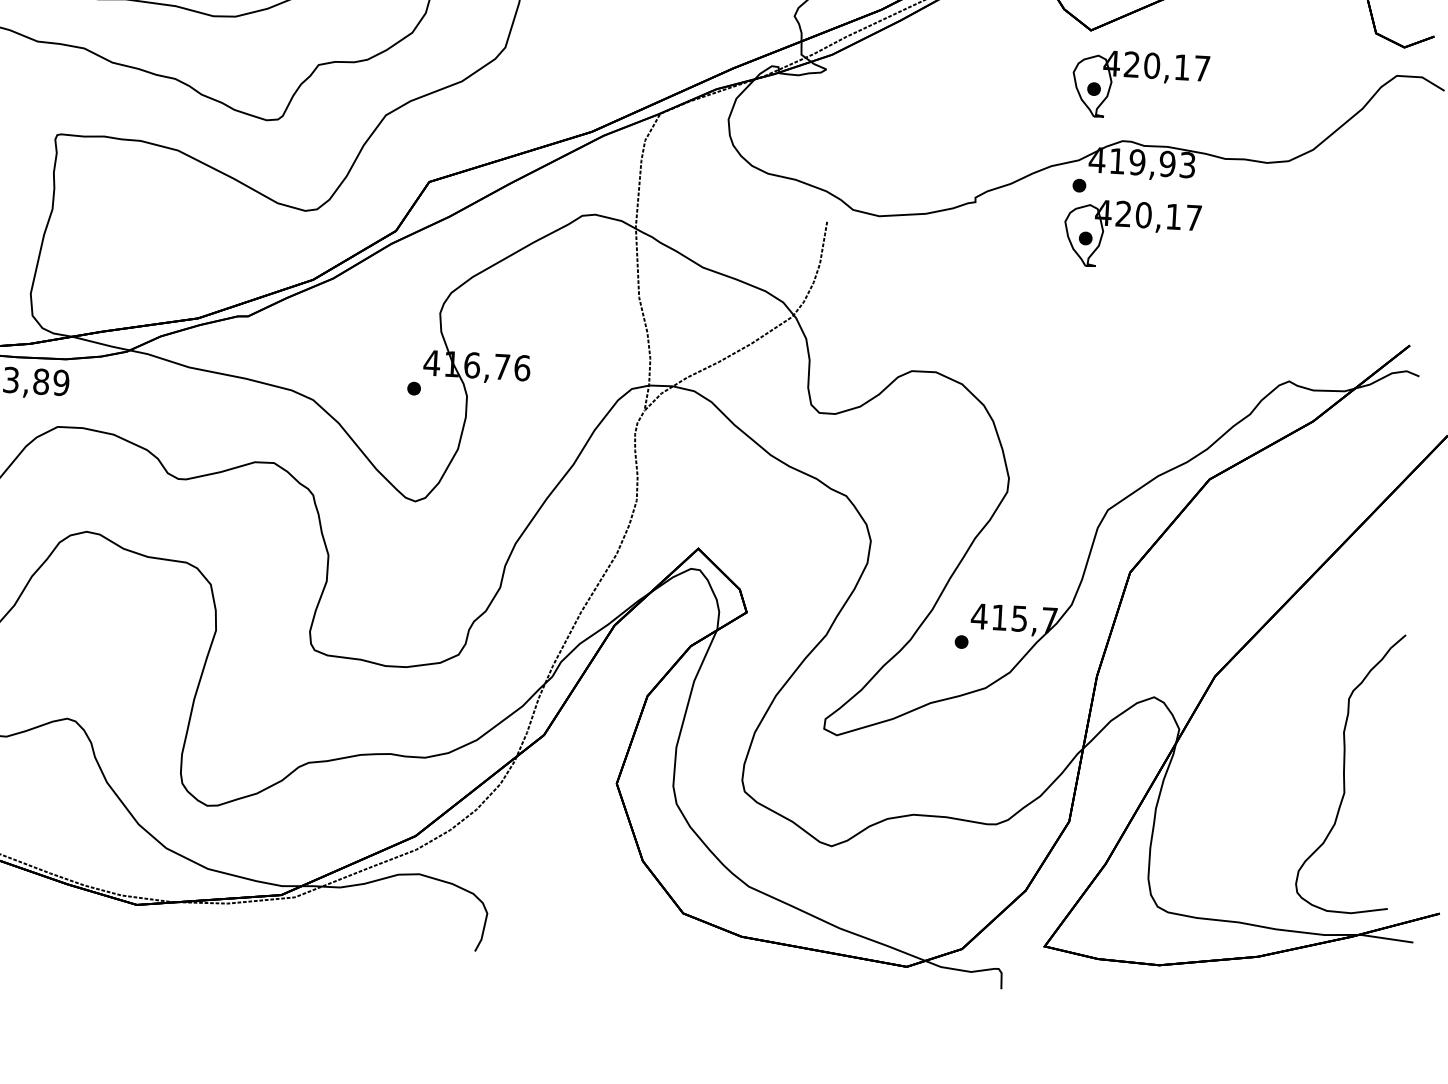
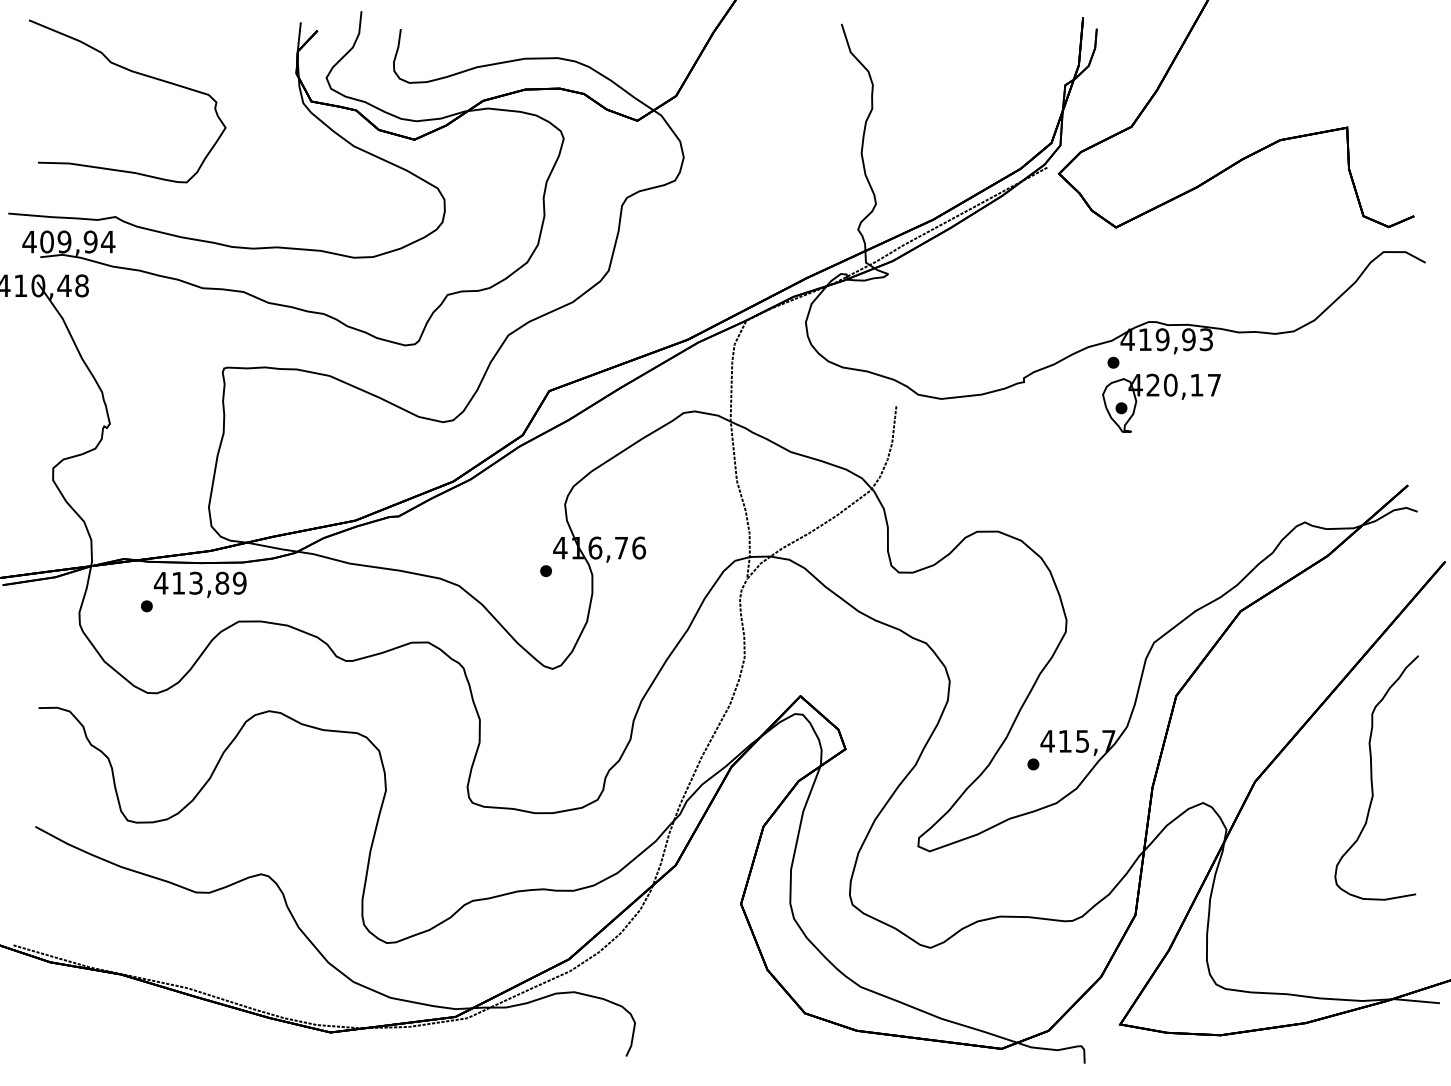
part: (1138, 78) -> (1159, 266), removed
curve: (1345, 771) -> (1372, 777), moved

